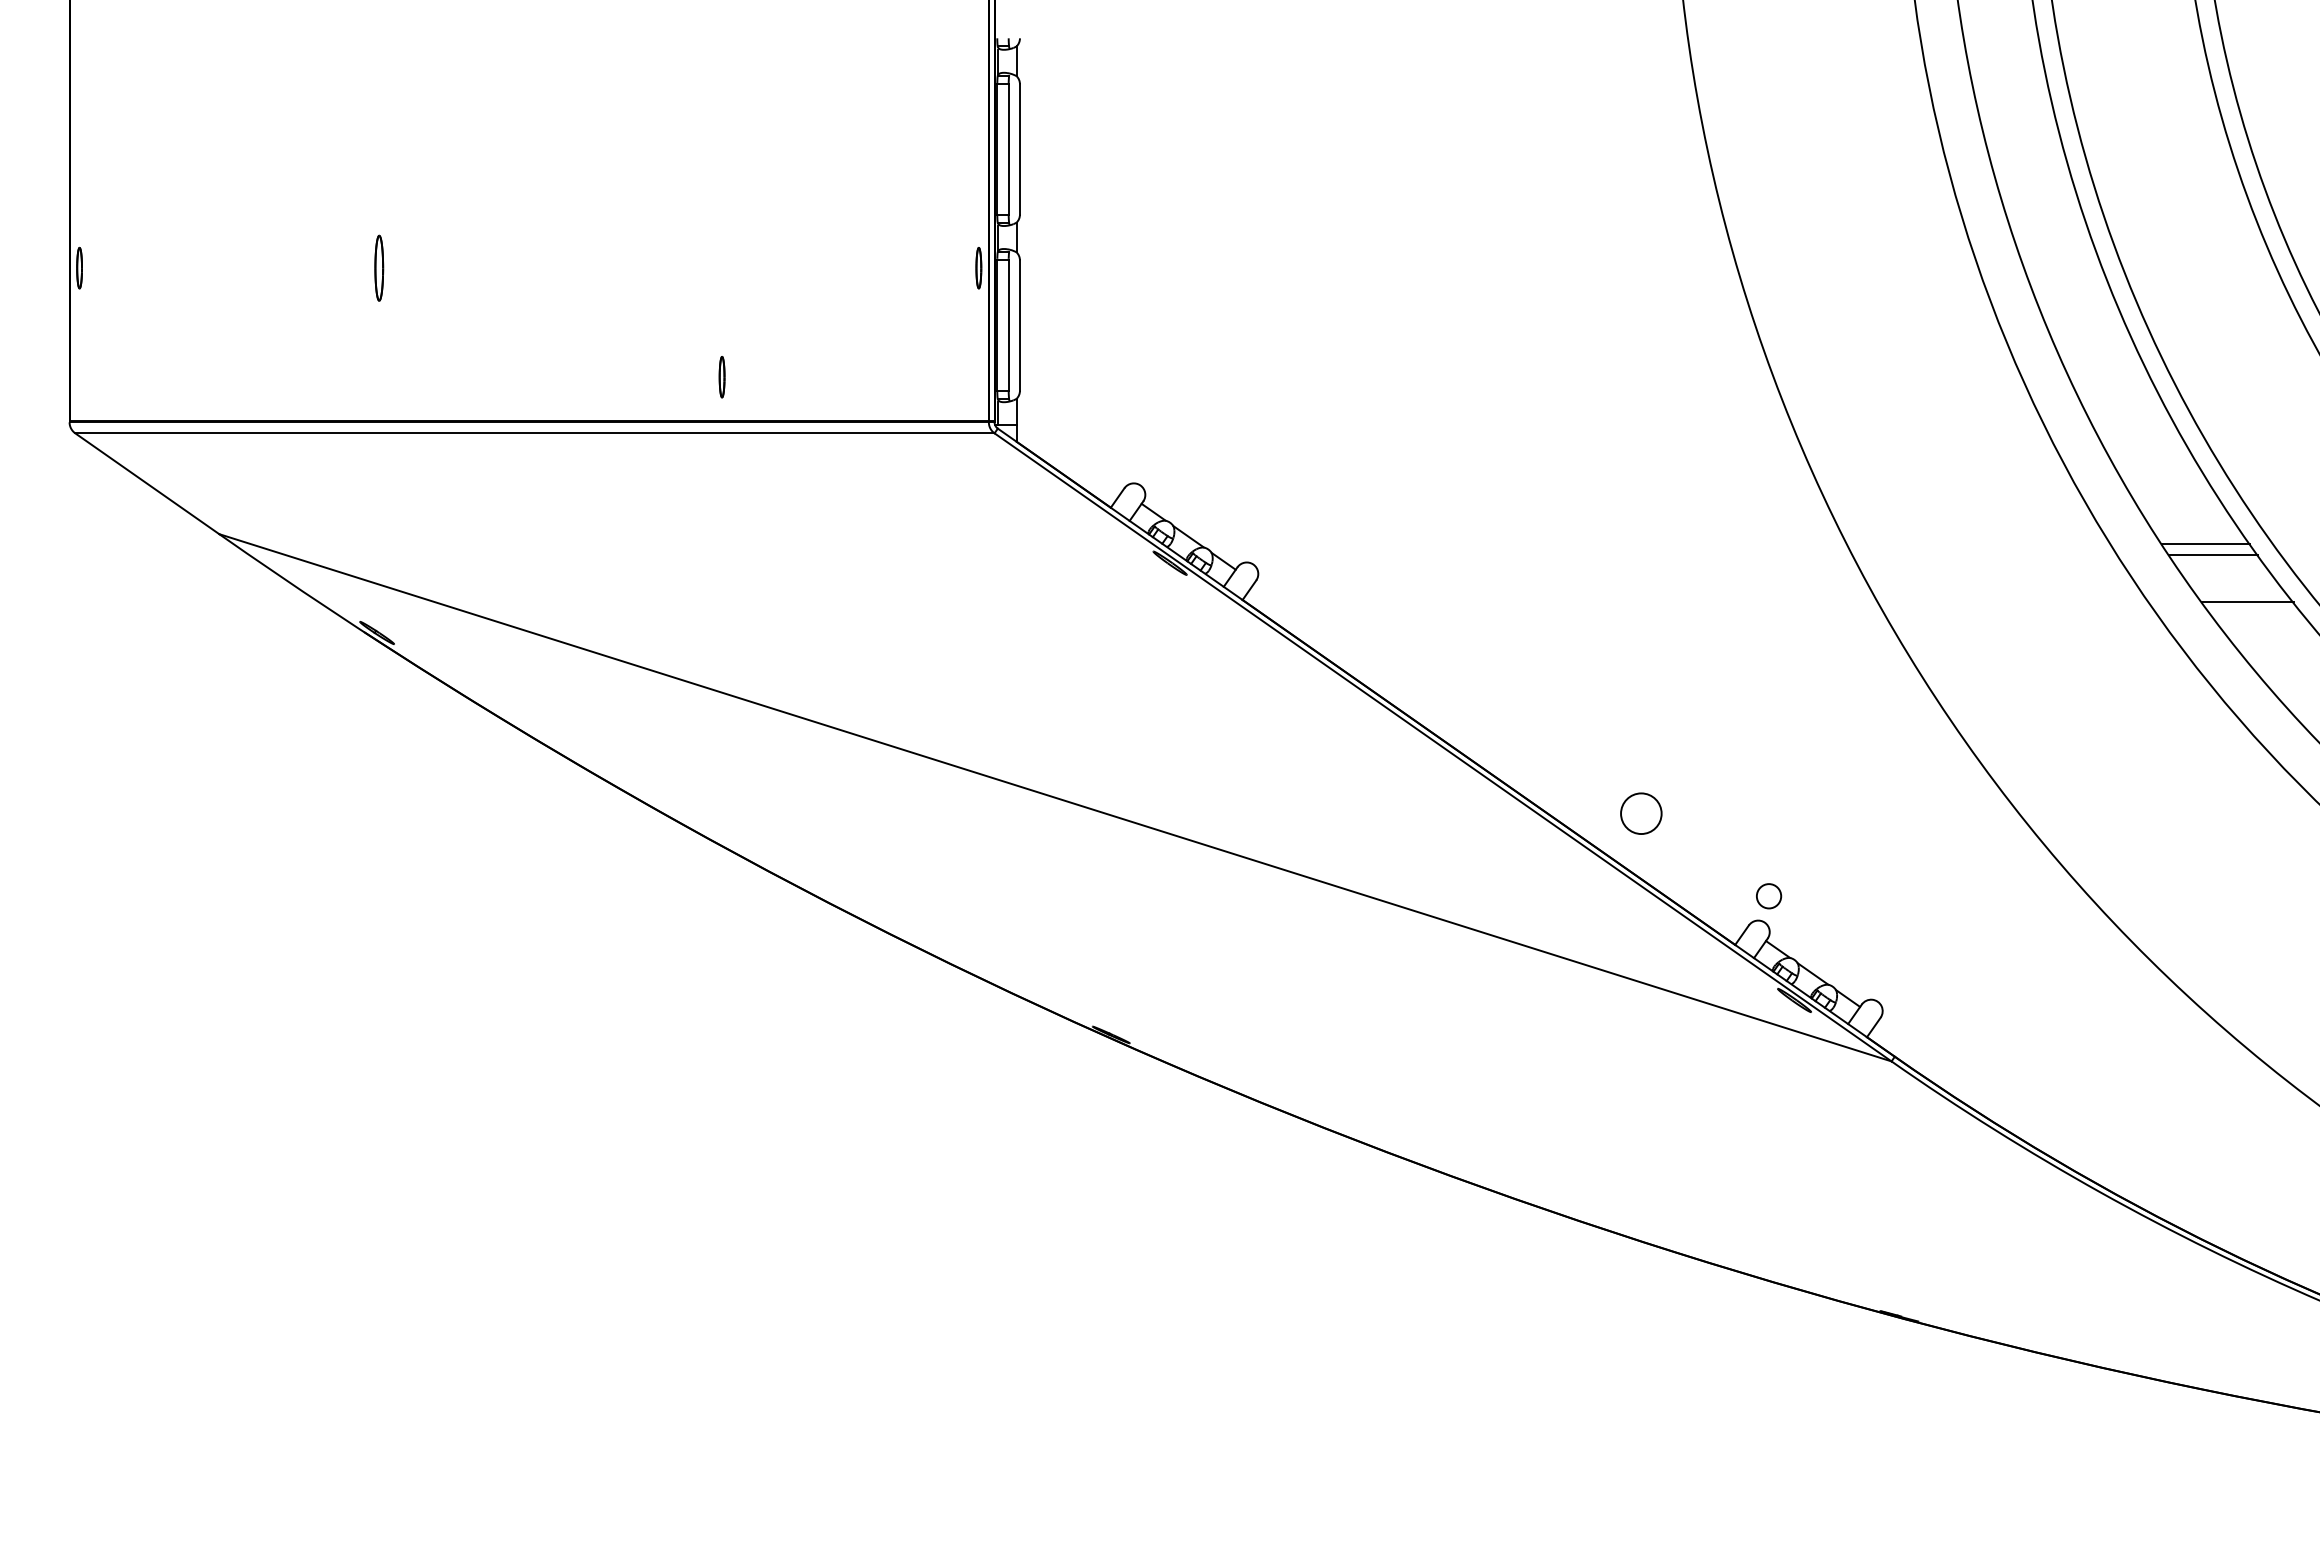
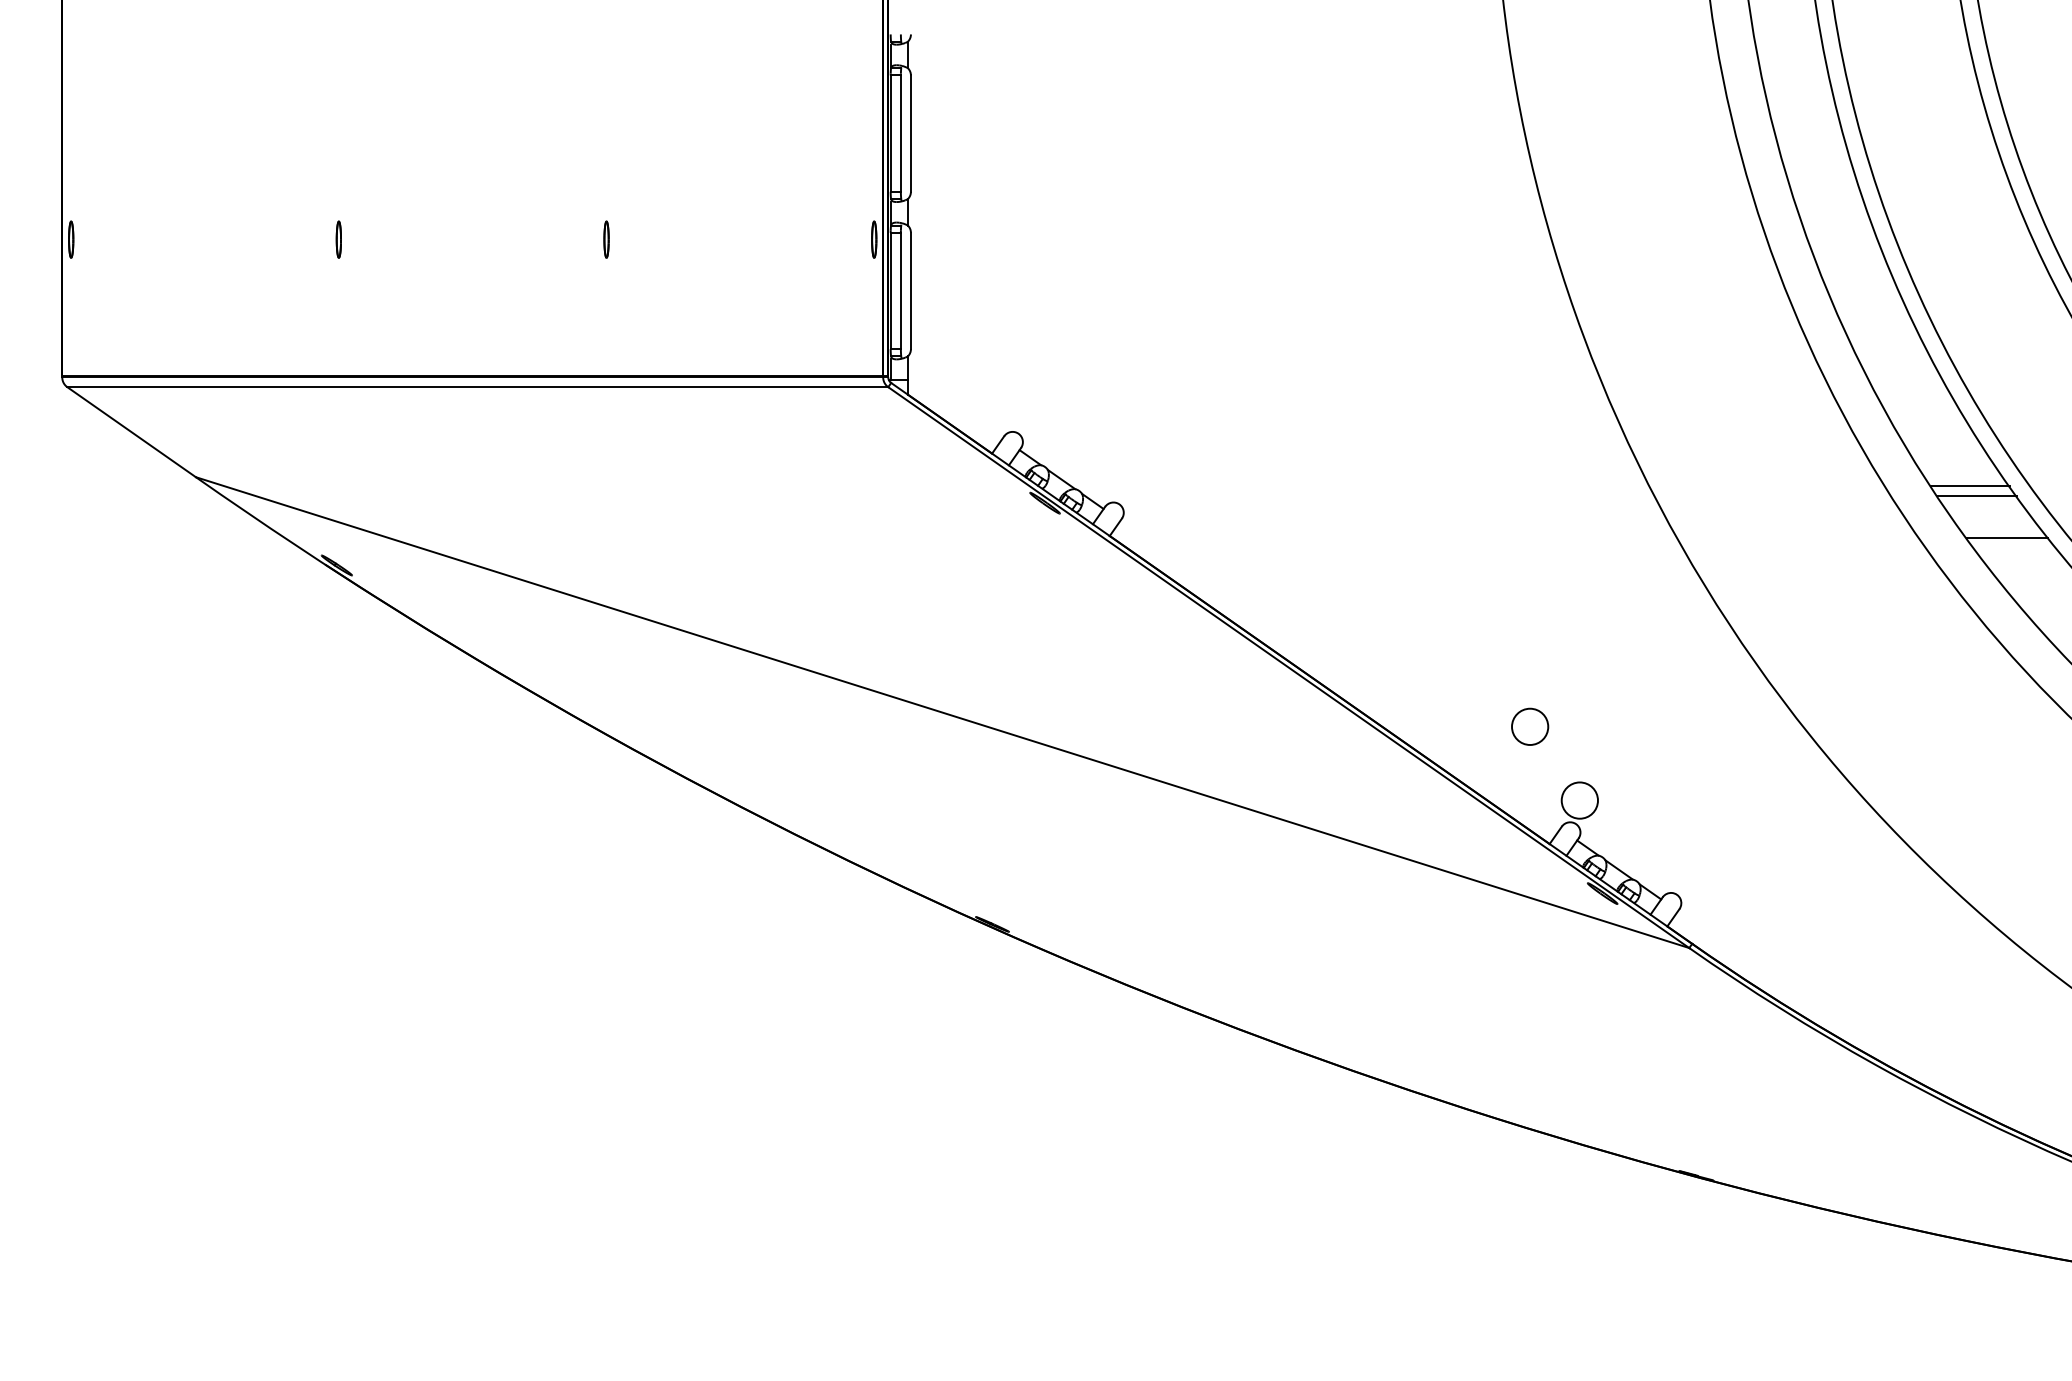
part: (379, 267) -> (339, 239), size x0.62
part: (721, 377) -> (606, 239), moved
circle: (1641, 813) -> (1530, 726), moved
circle: (1768, 895) -> (1579, 799), size x1.67

